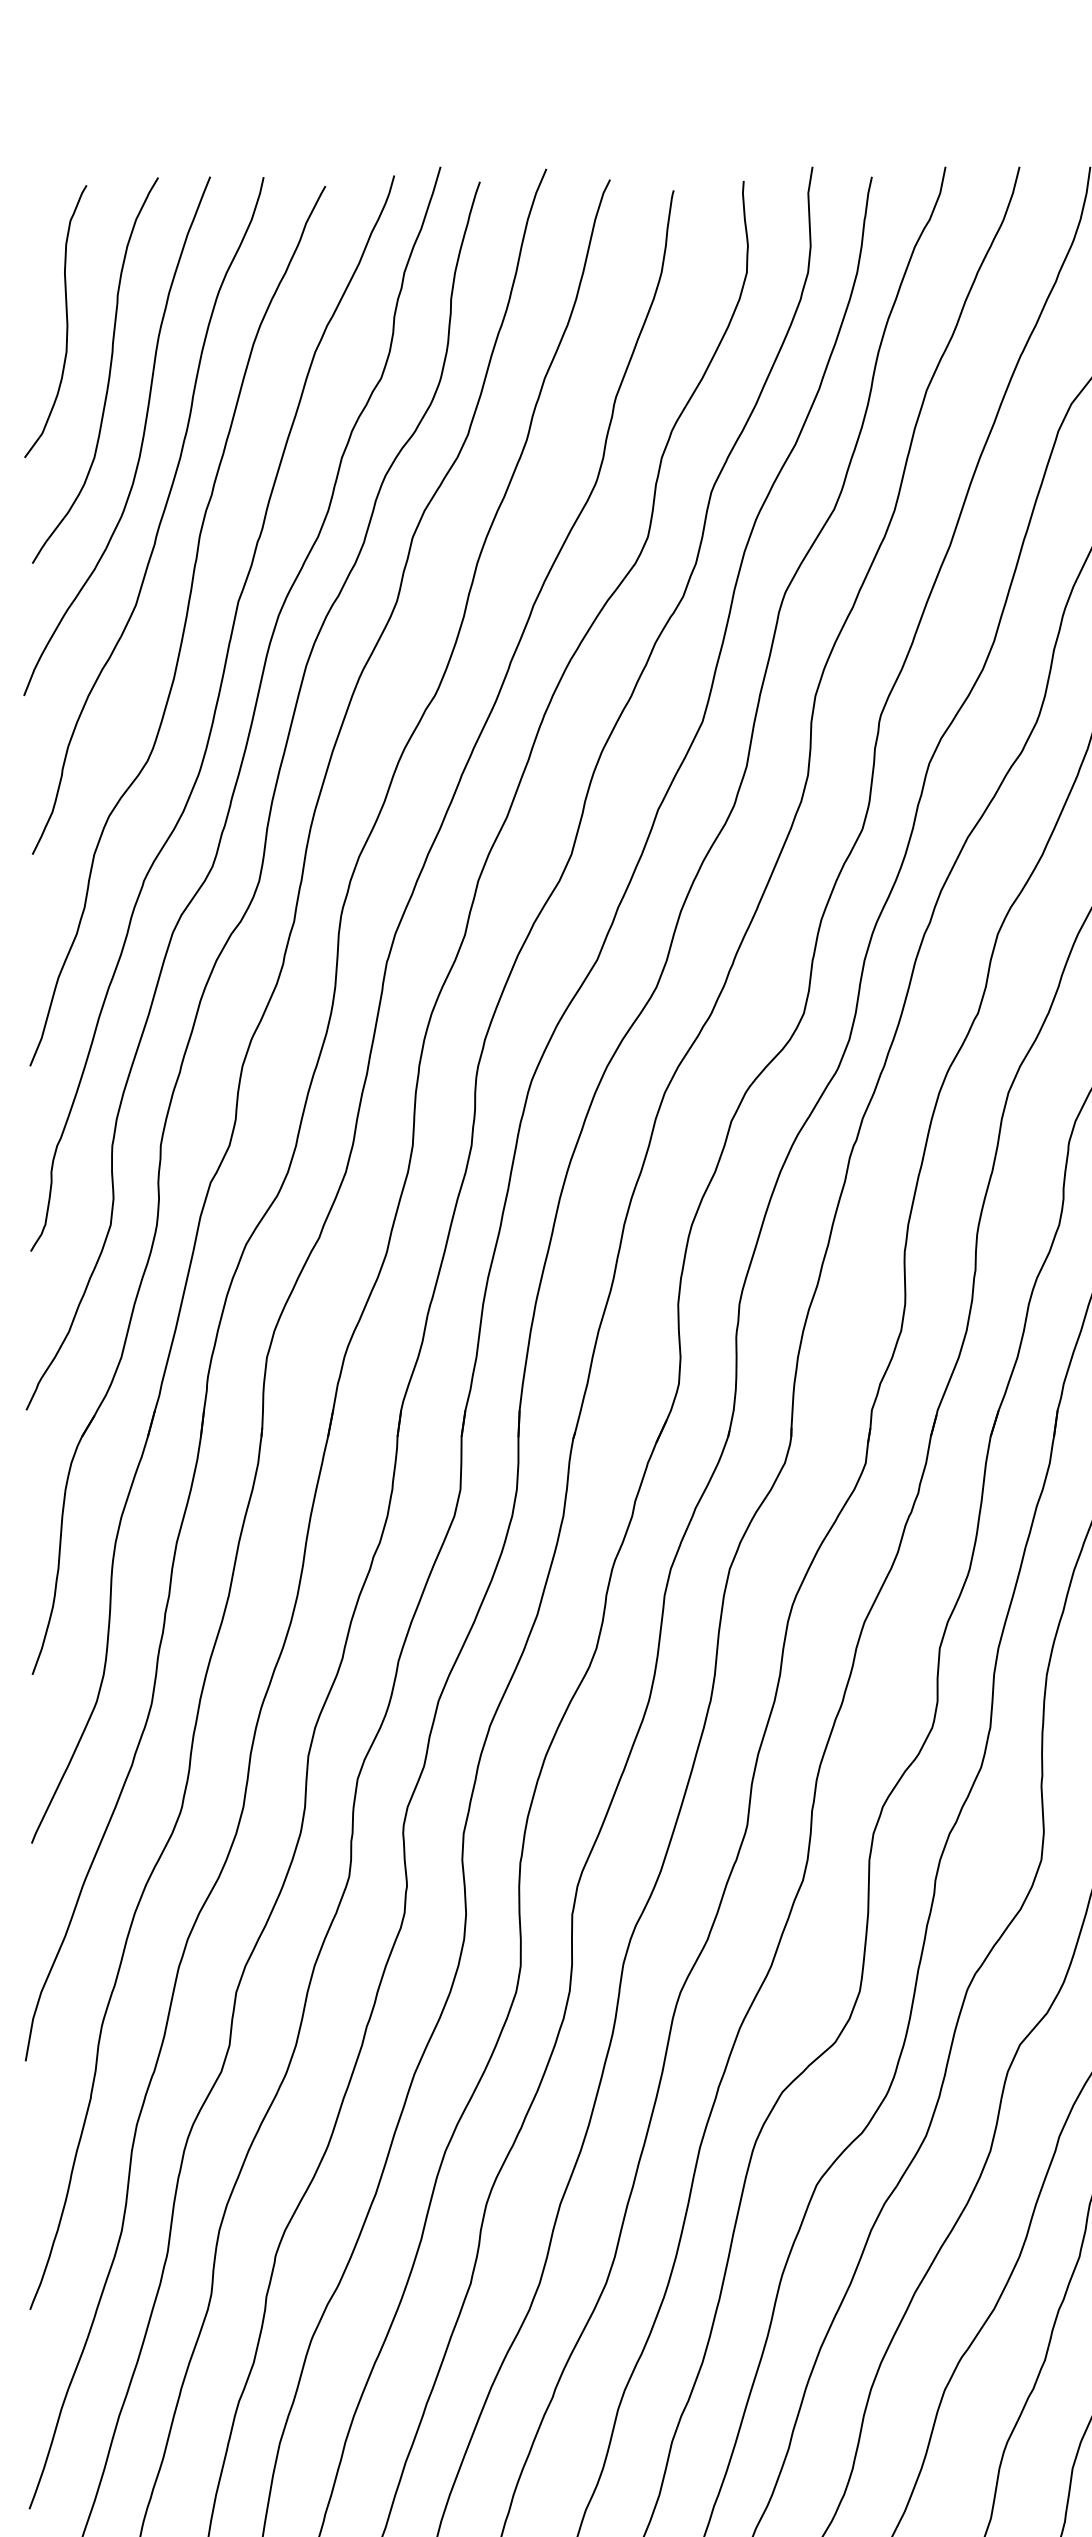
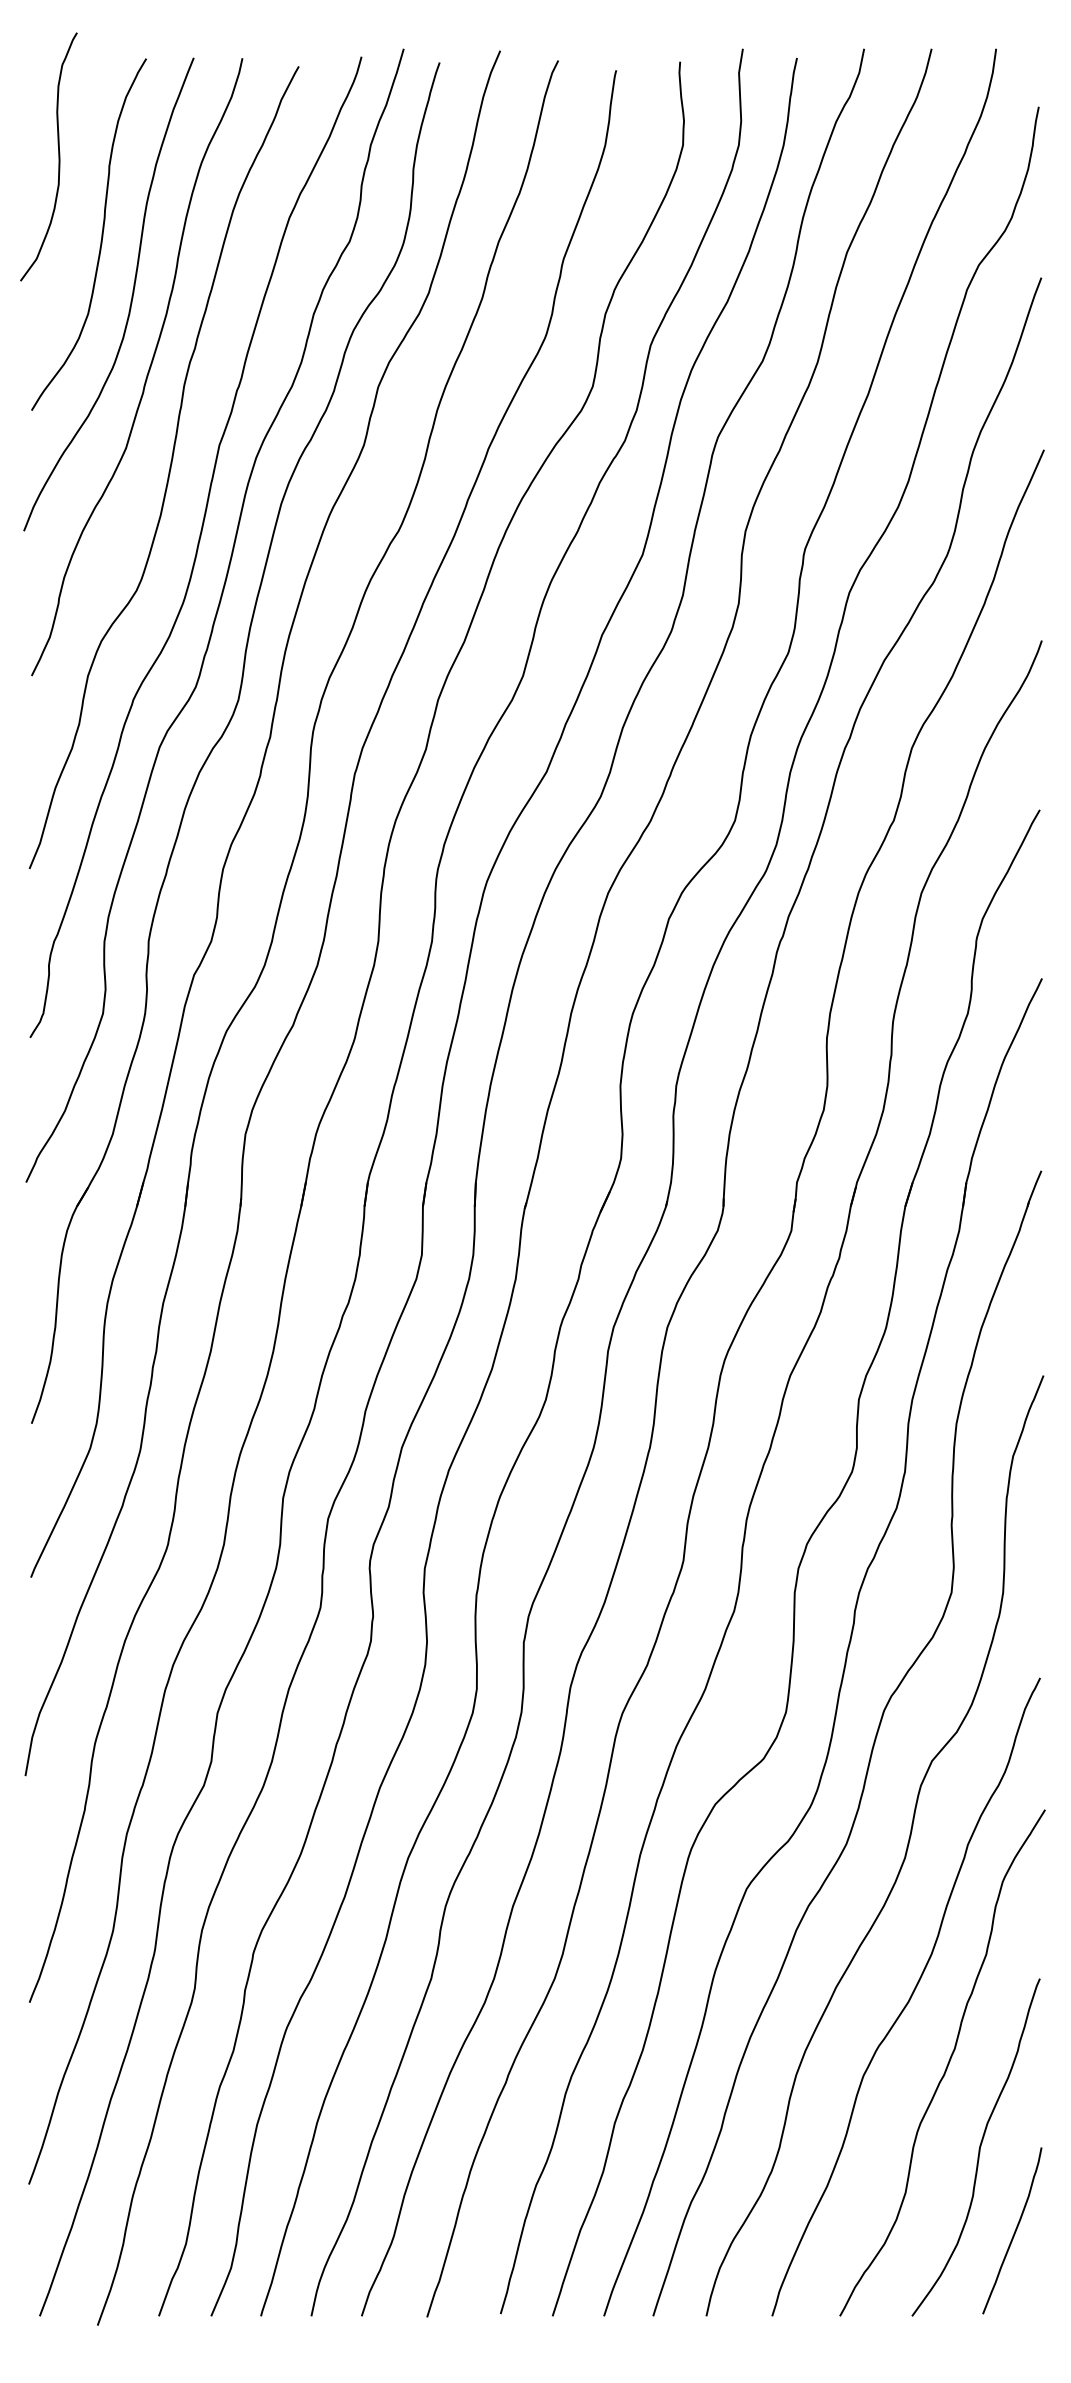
curve: (66, 321) -> (58, 156), moved

